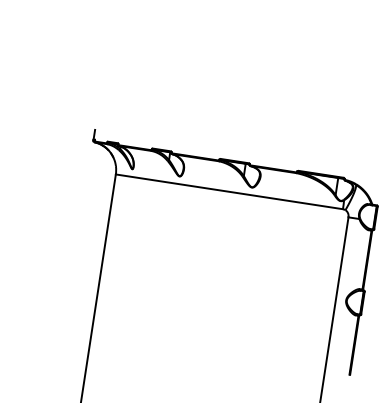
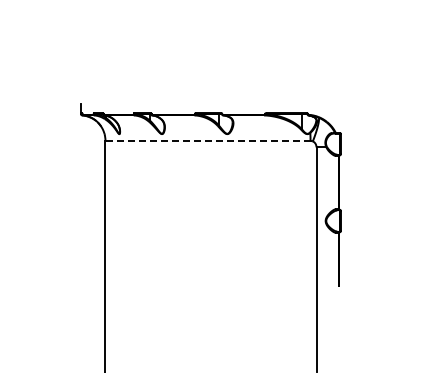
line: (230, 191) -> (208, 140), solid -> dashed

